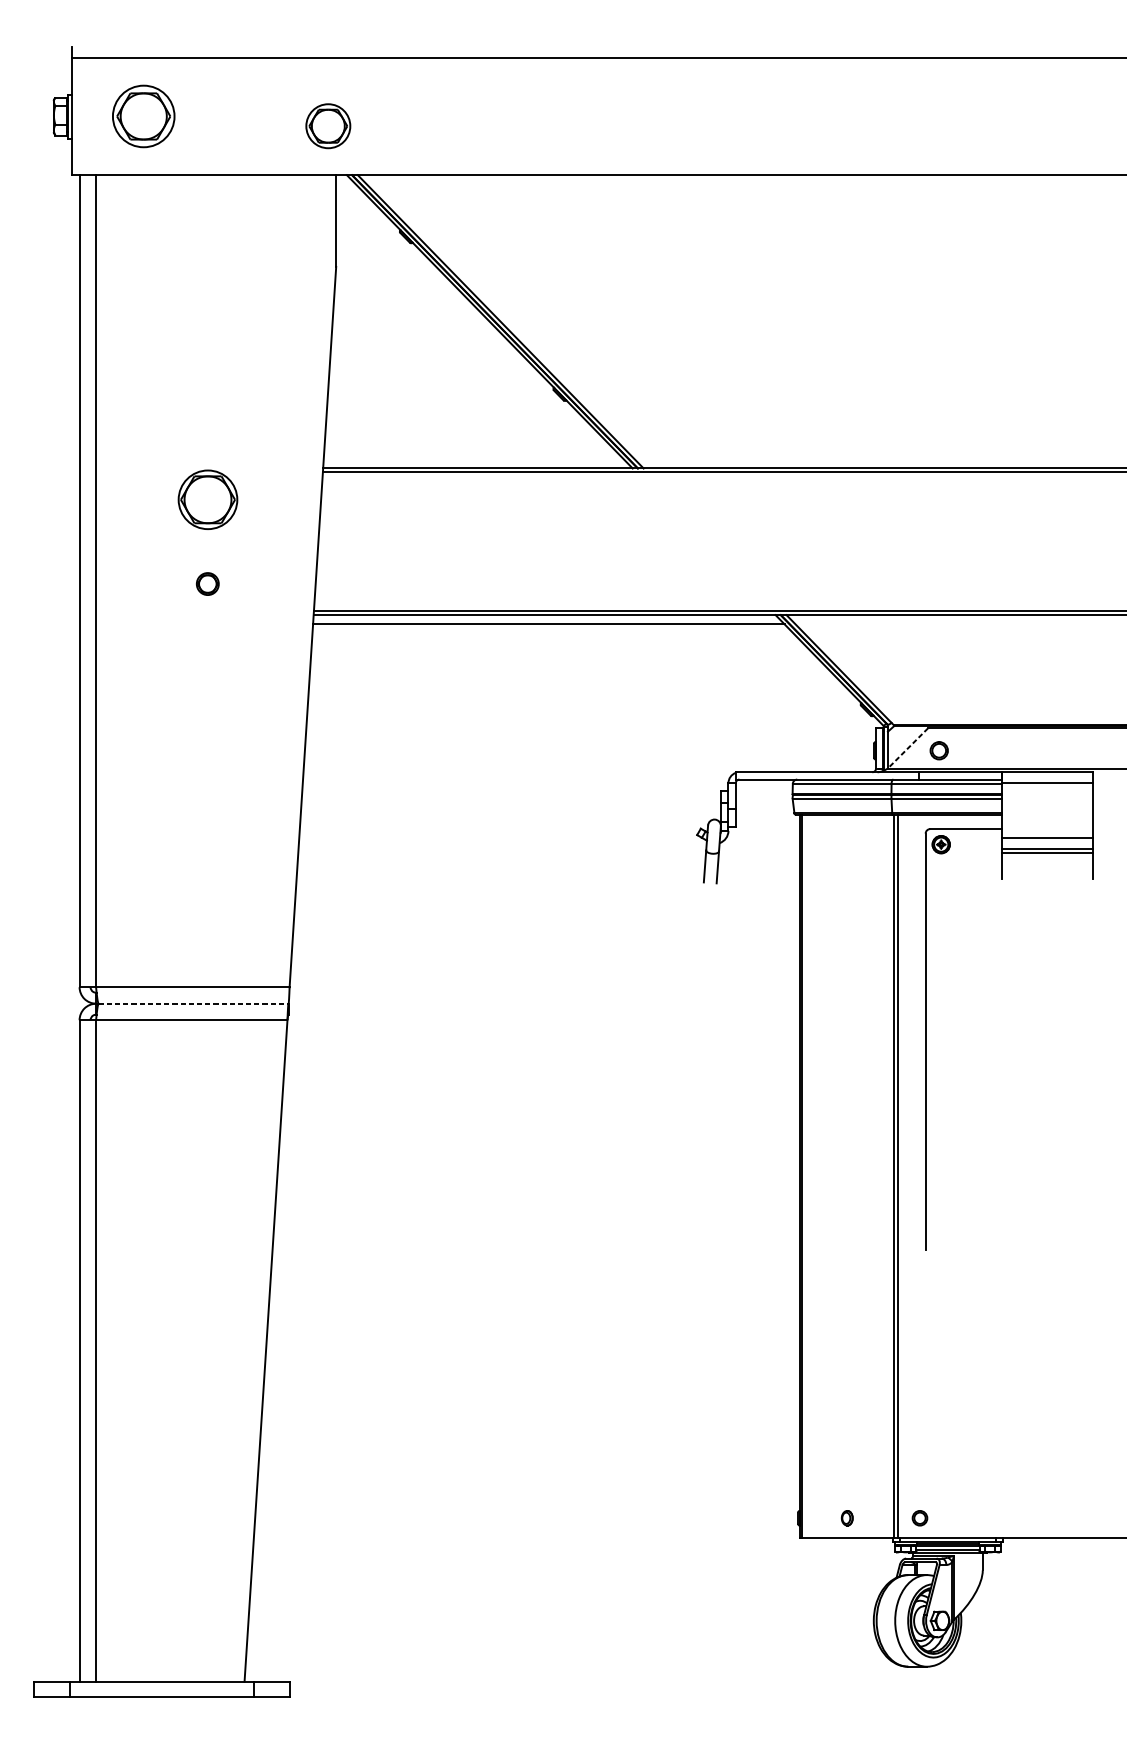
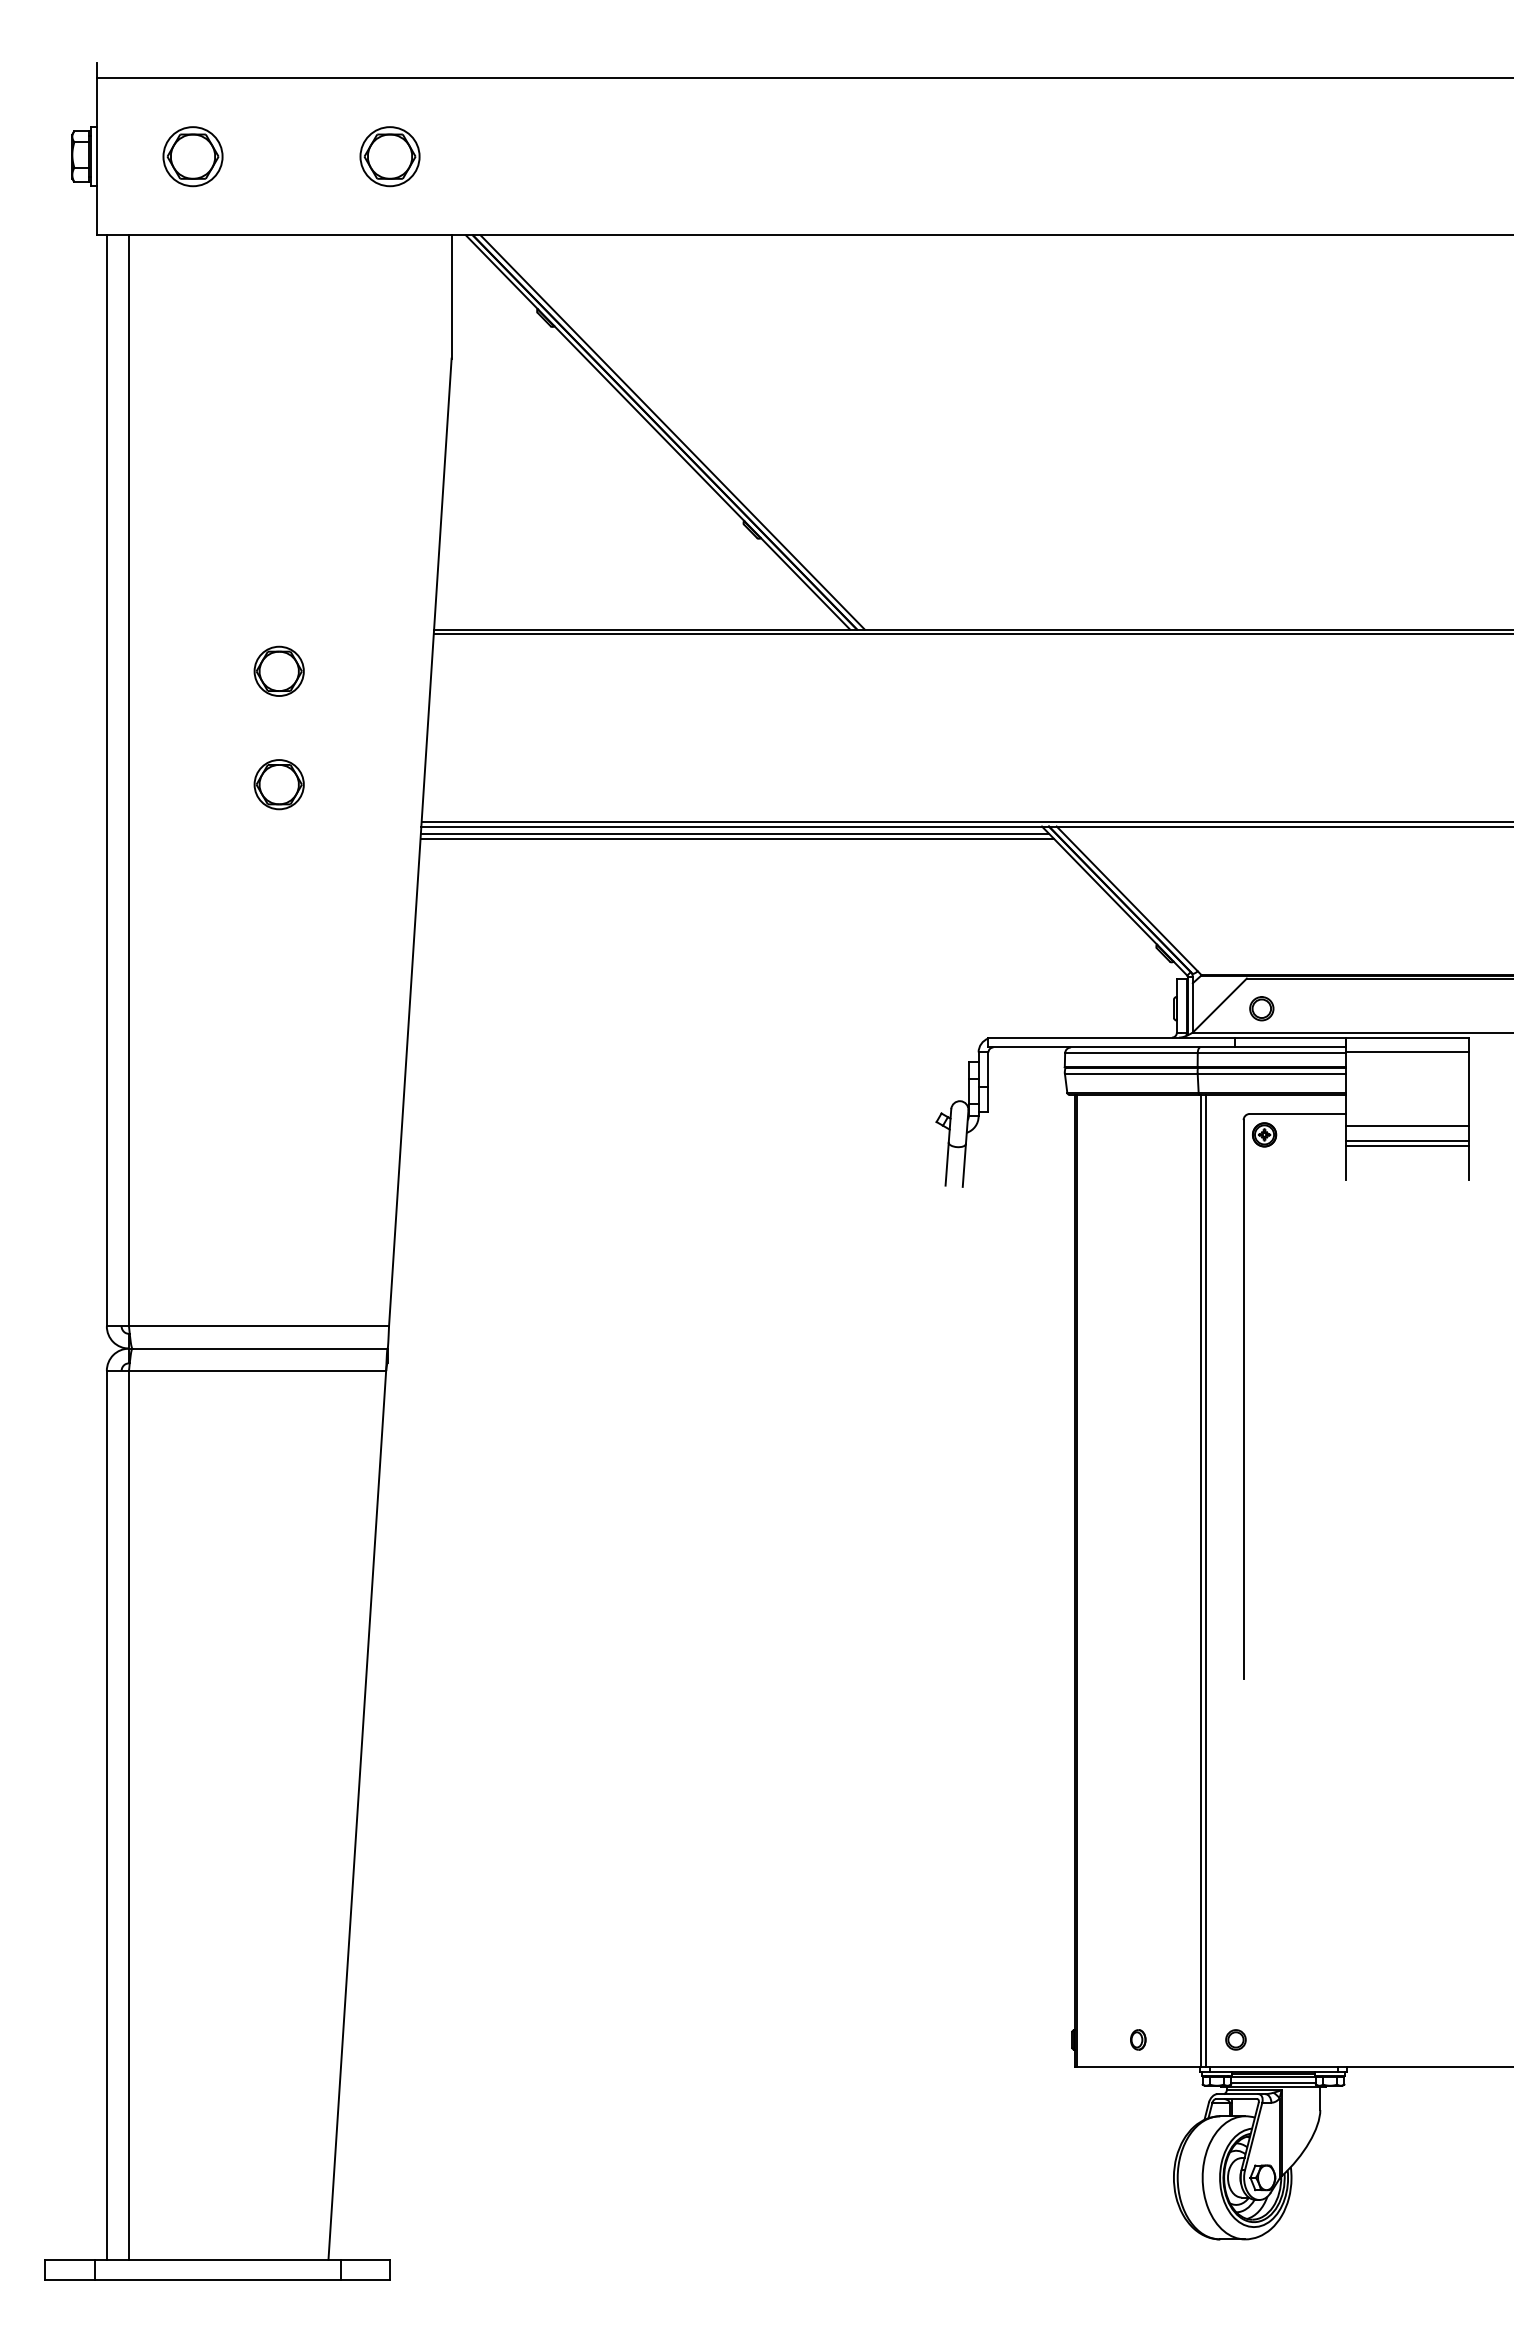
part: (143, 116) -> (192, 156), size x0.71
part: (327, 126) -> (389, 156), moved
part: (207, 499) -> (278, 670), size x0.62
part: (207, 583) -> (278, 784), size x1.67
line: (546, 620) -> (734, 833), added
line: (907, 748) -> (1219, 1005), dashed -> solid
line: (193, 1003) -> (260, 1348), dashed -> solid

